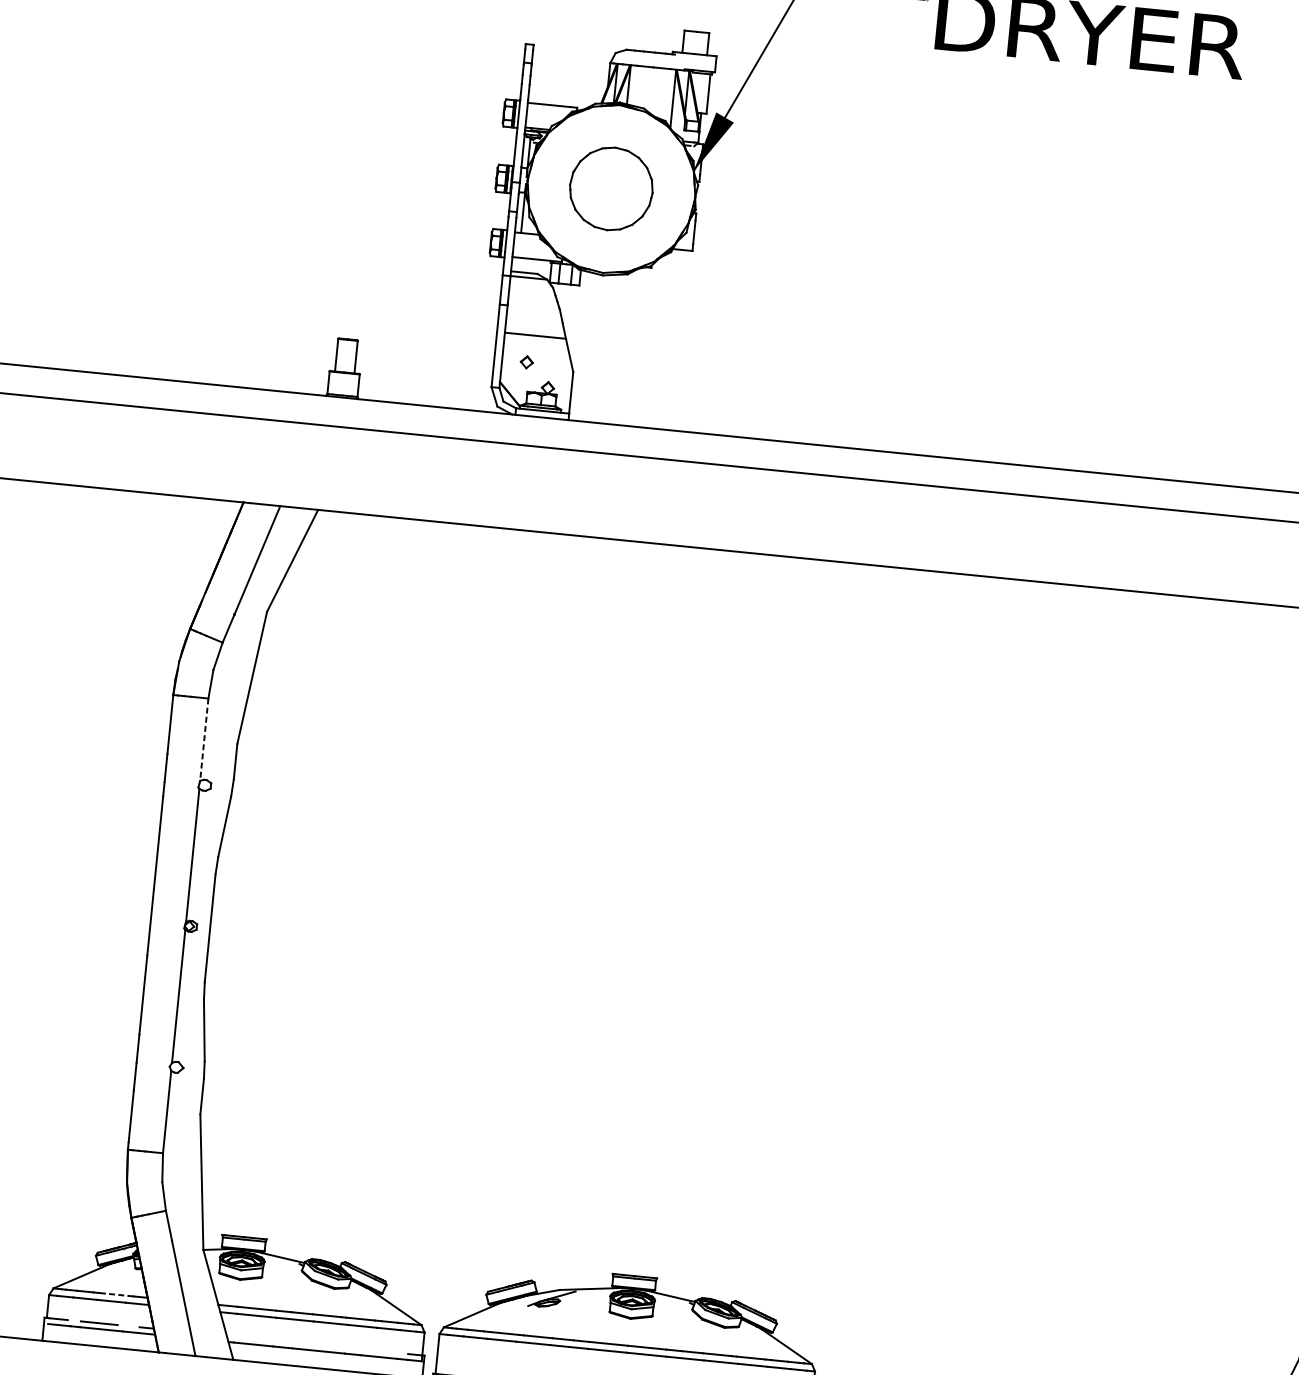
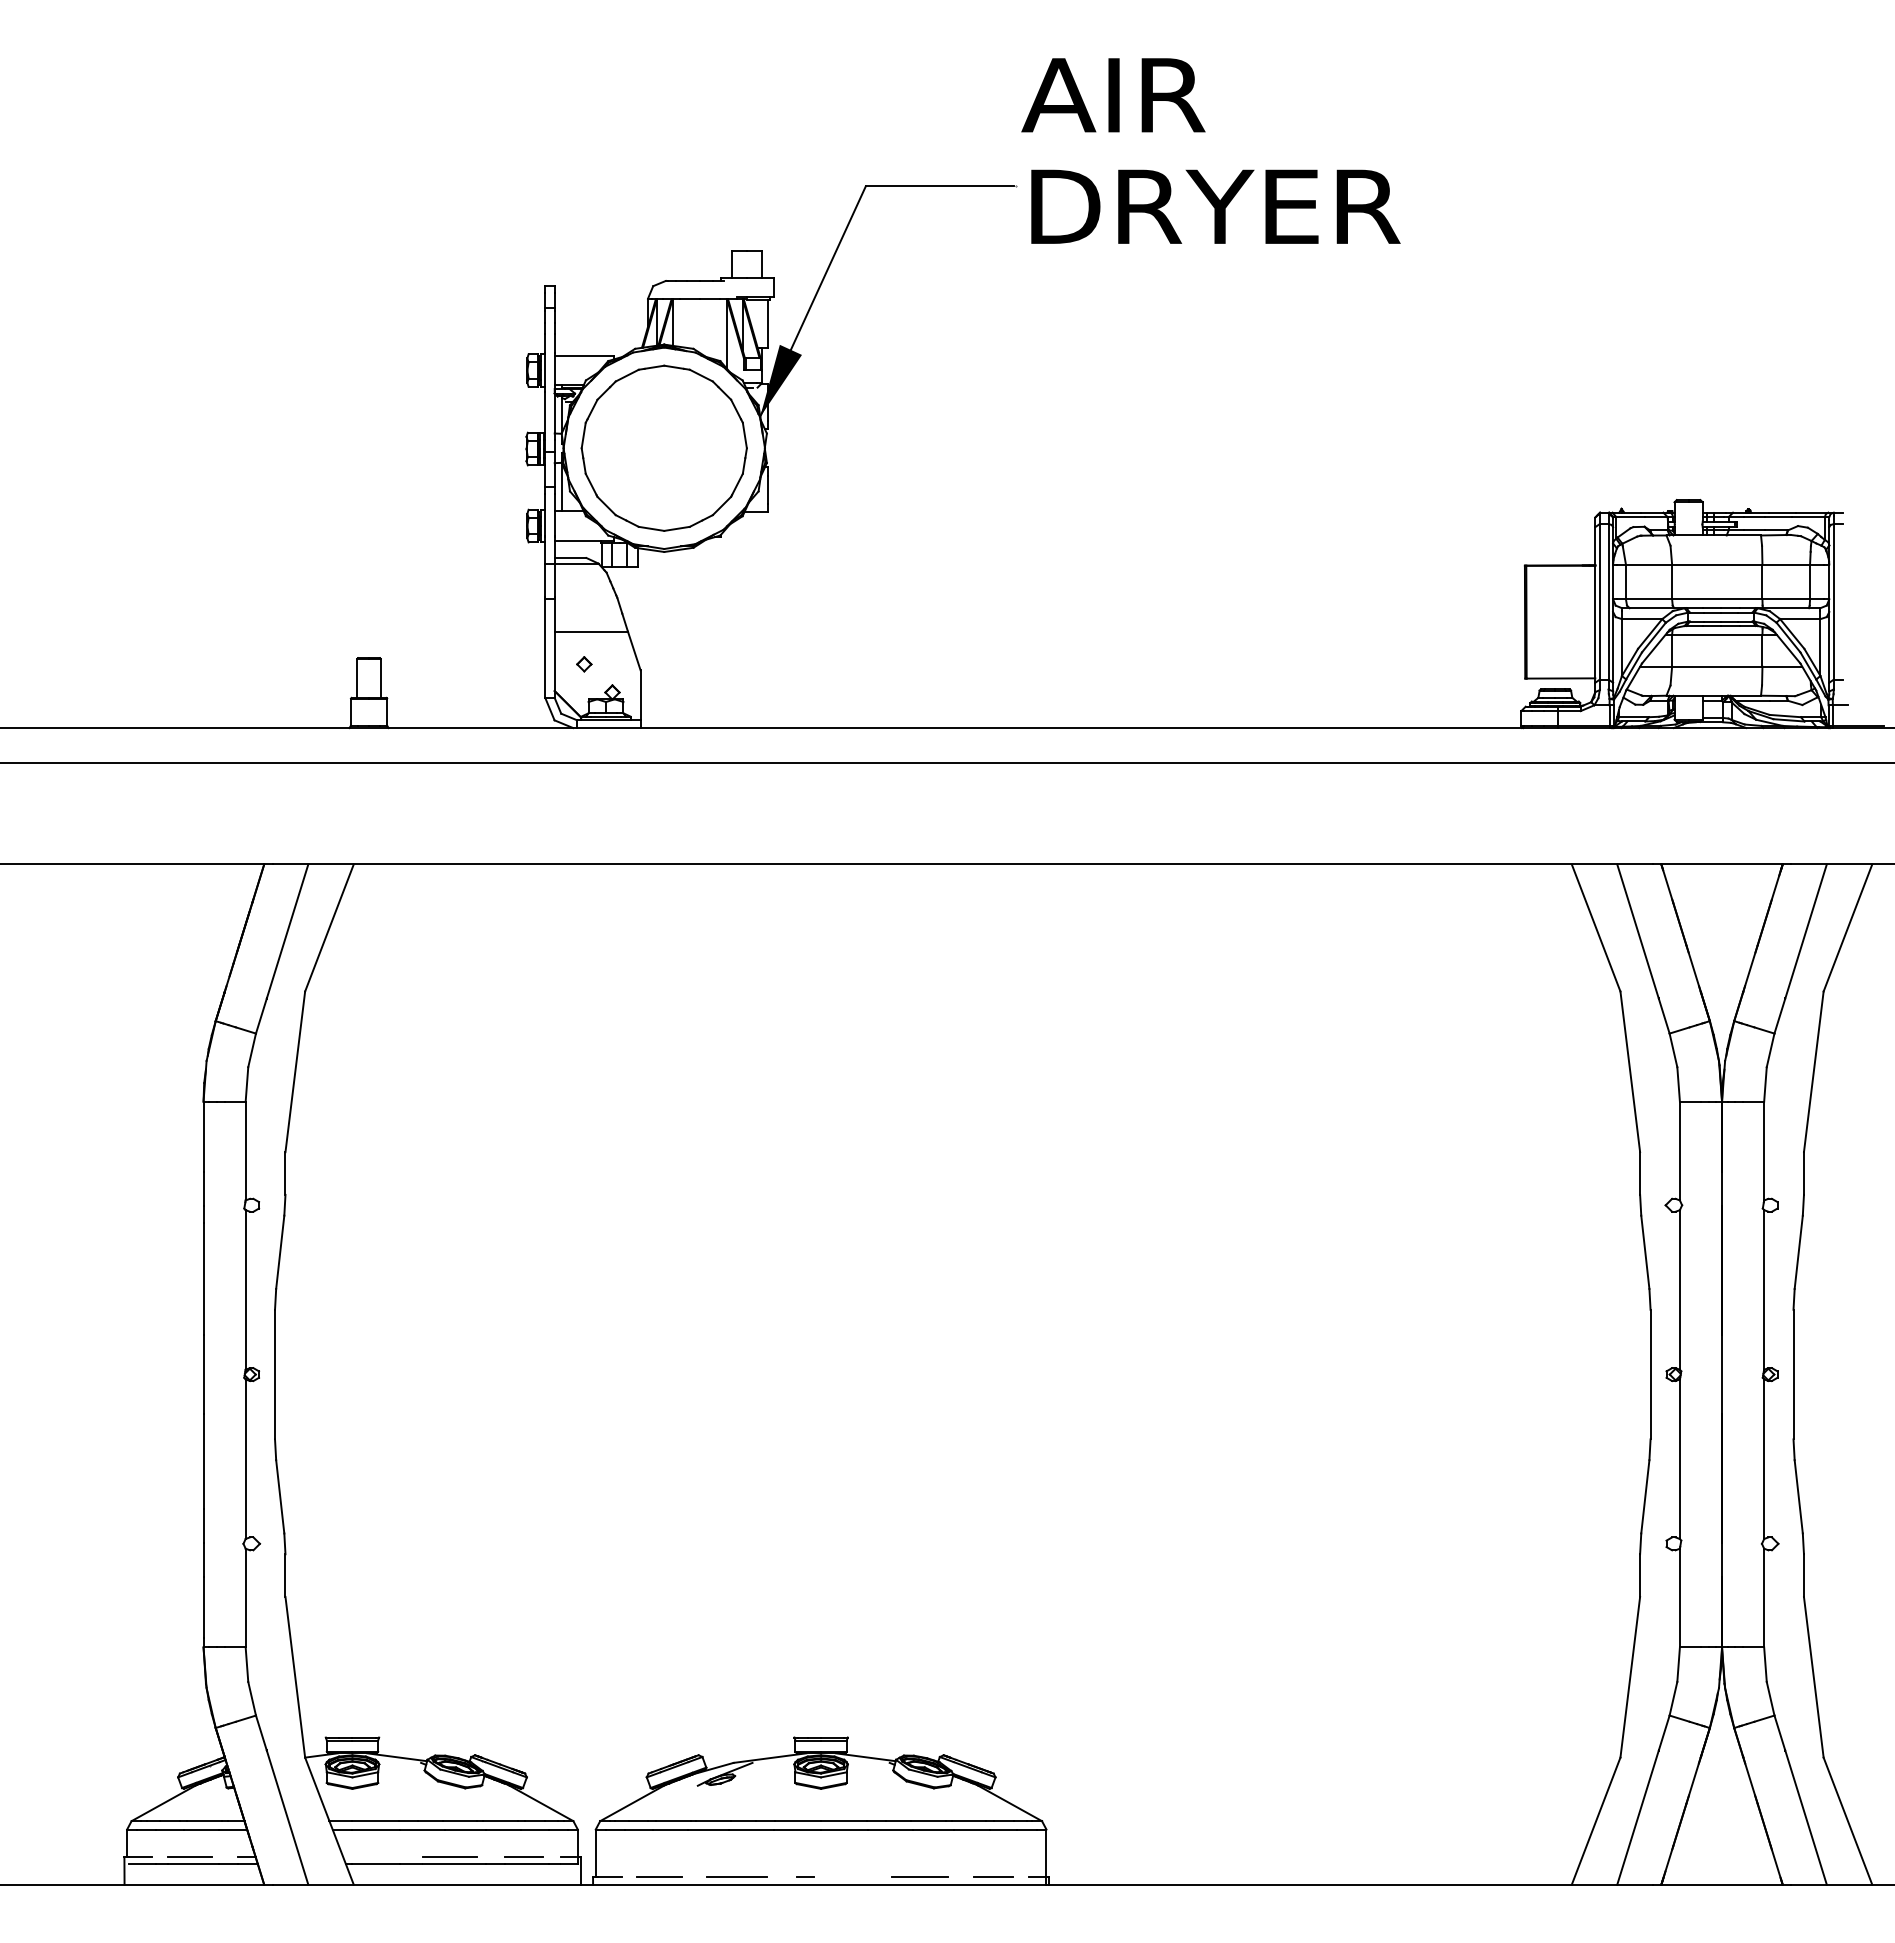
part: (610, 188) -> (663, 447), size x1.67
line: (204, 740) -> (245, 1151), dashed -> solid
line: (115, 1294) -> (205, 1821), dashed -> solid
line: (315, 1345) -> (449, 1857), added
line: (377, 1351) -> (524, 1857), added

